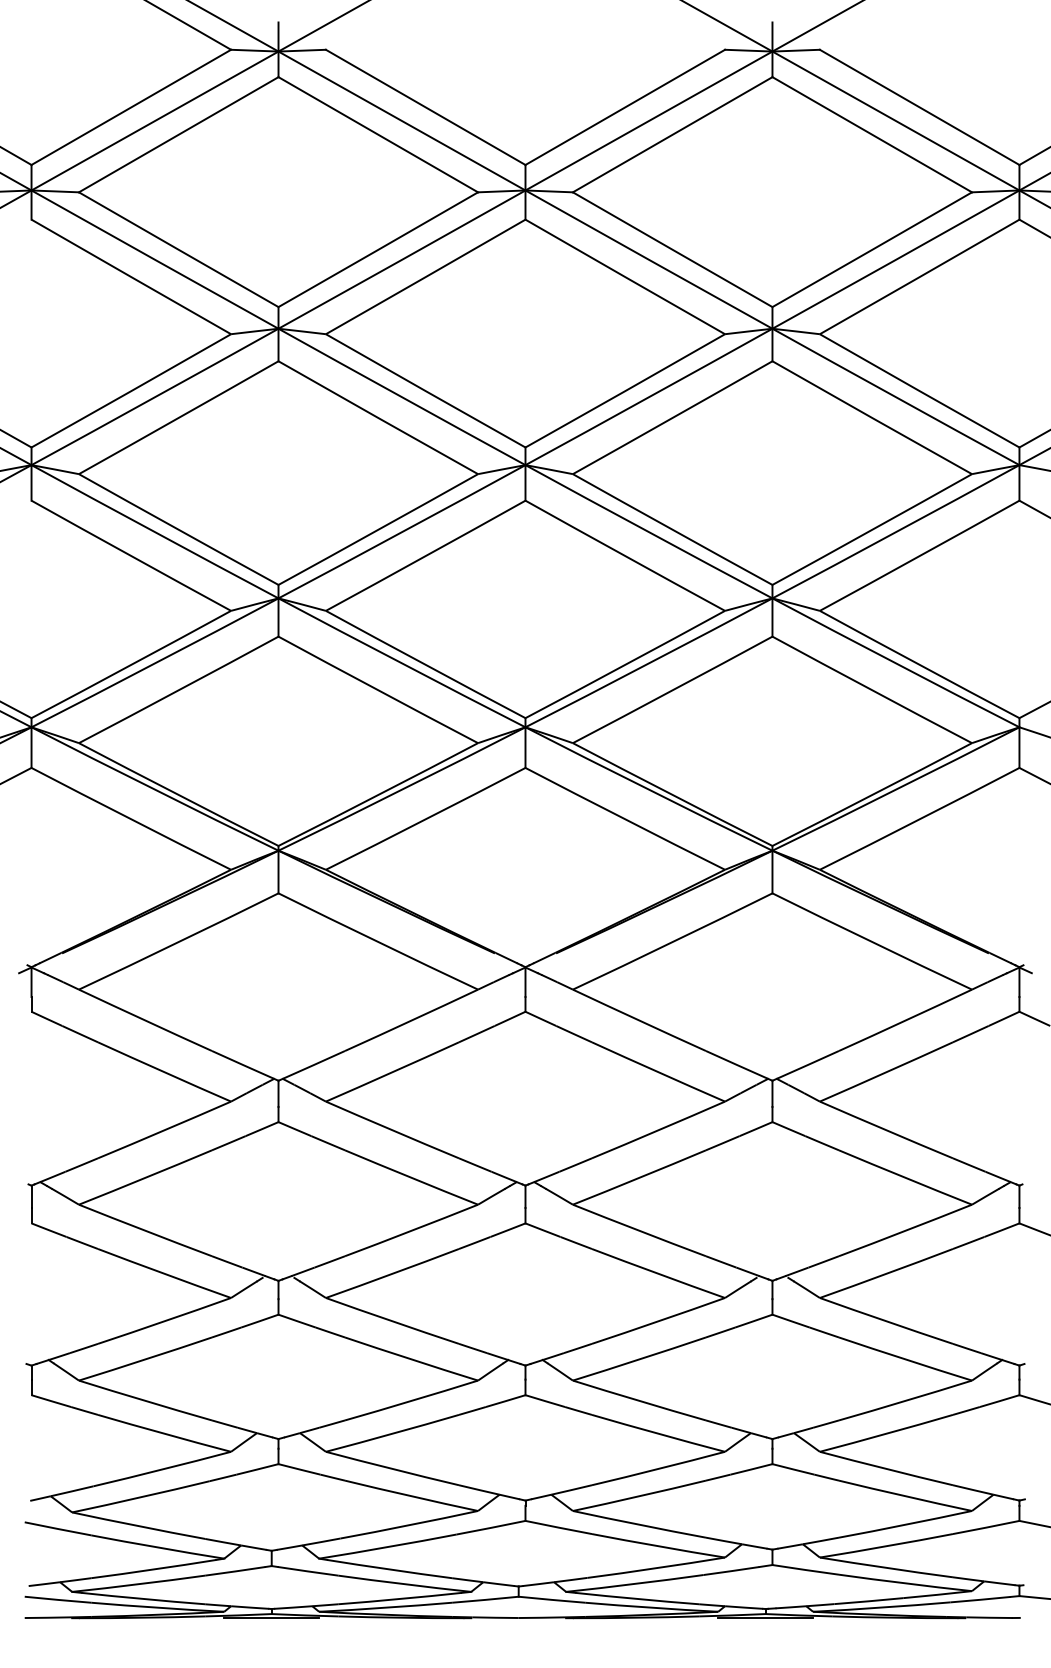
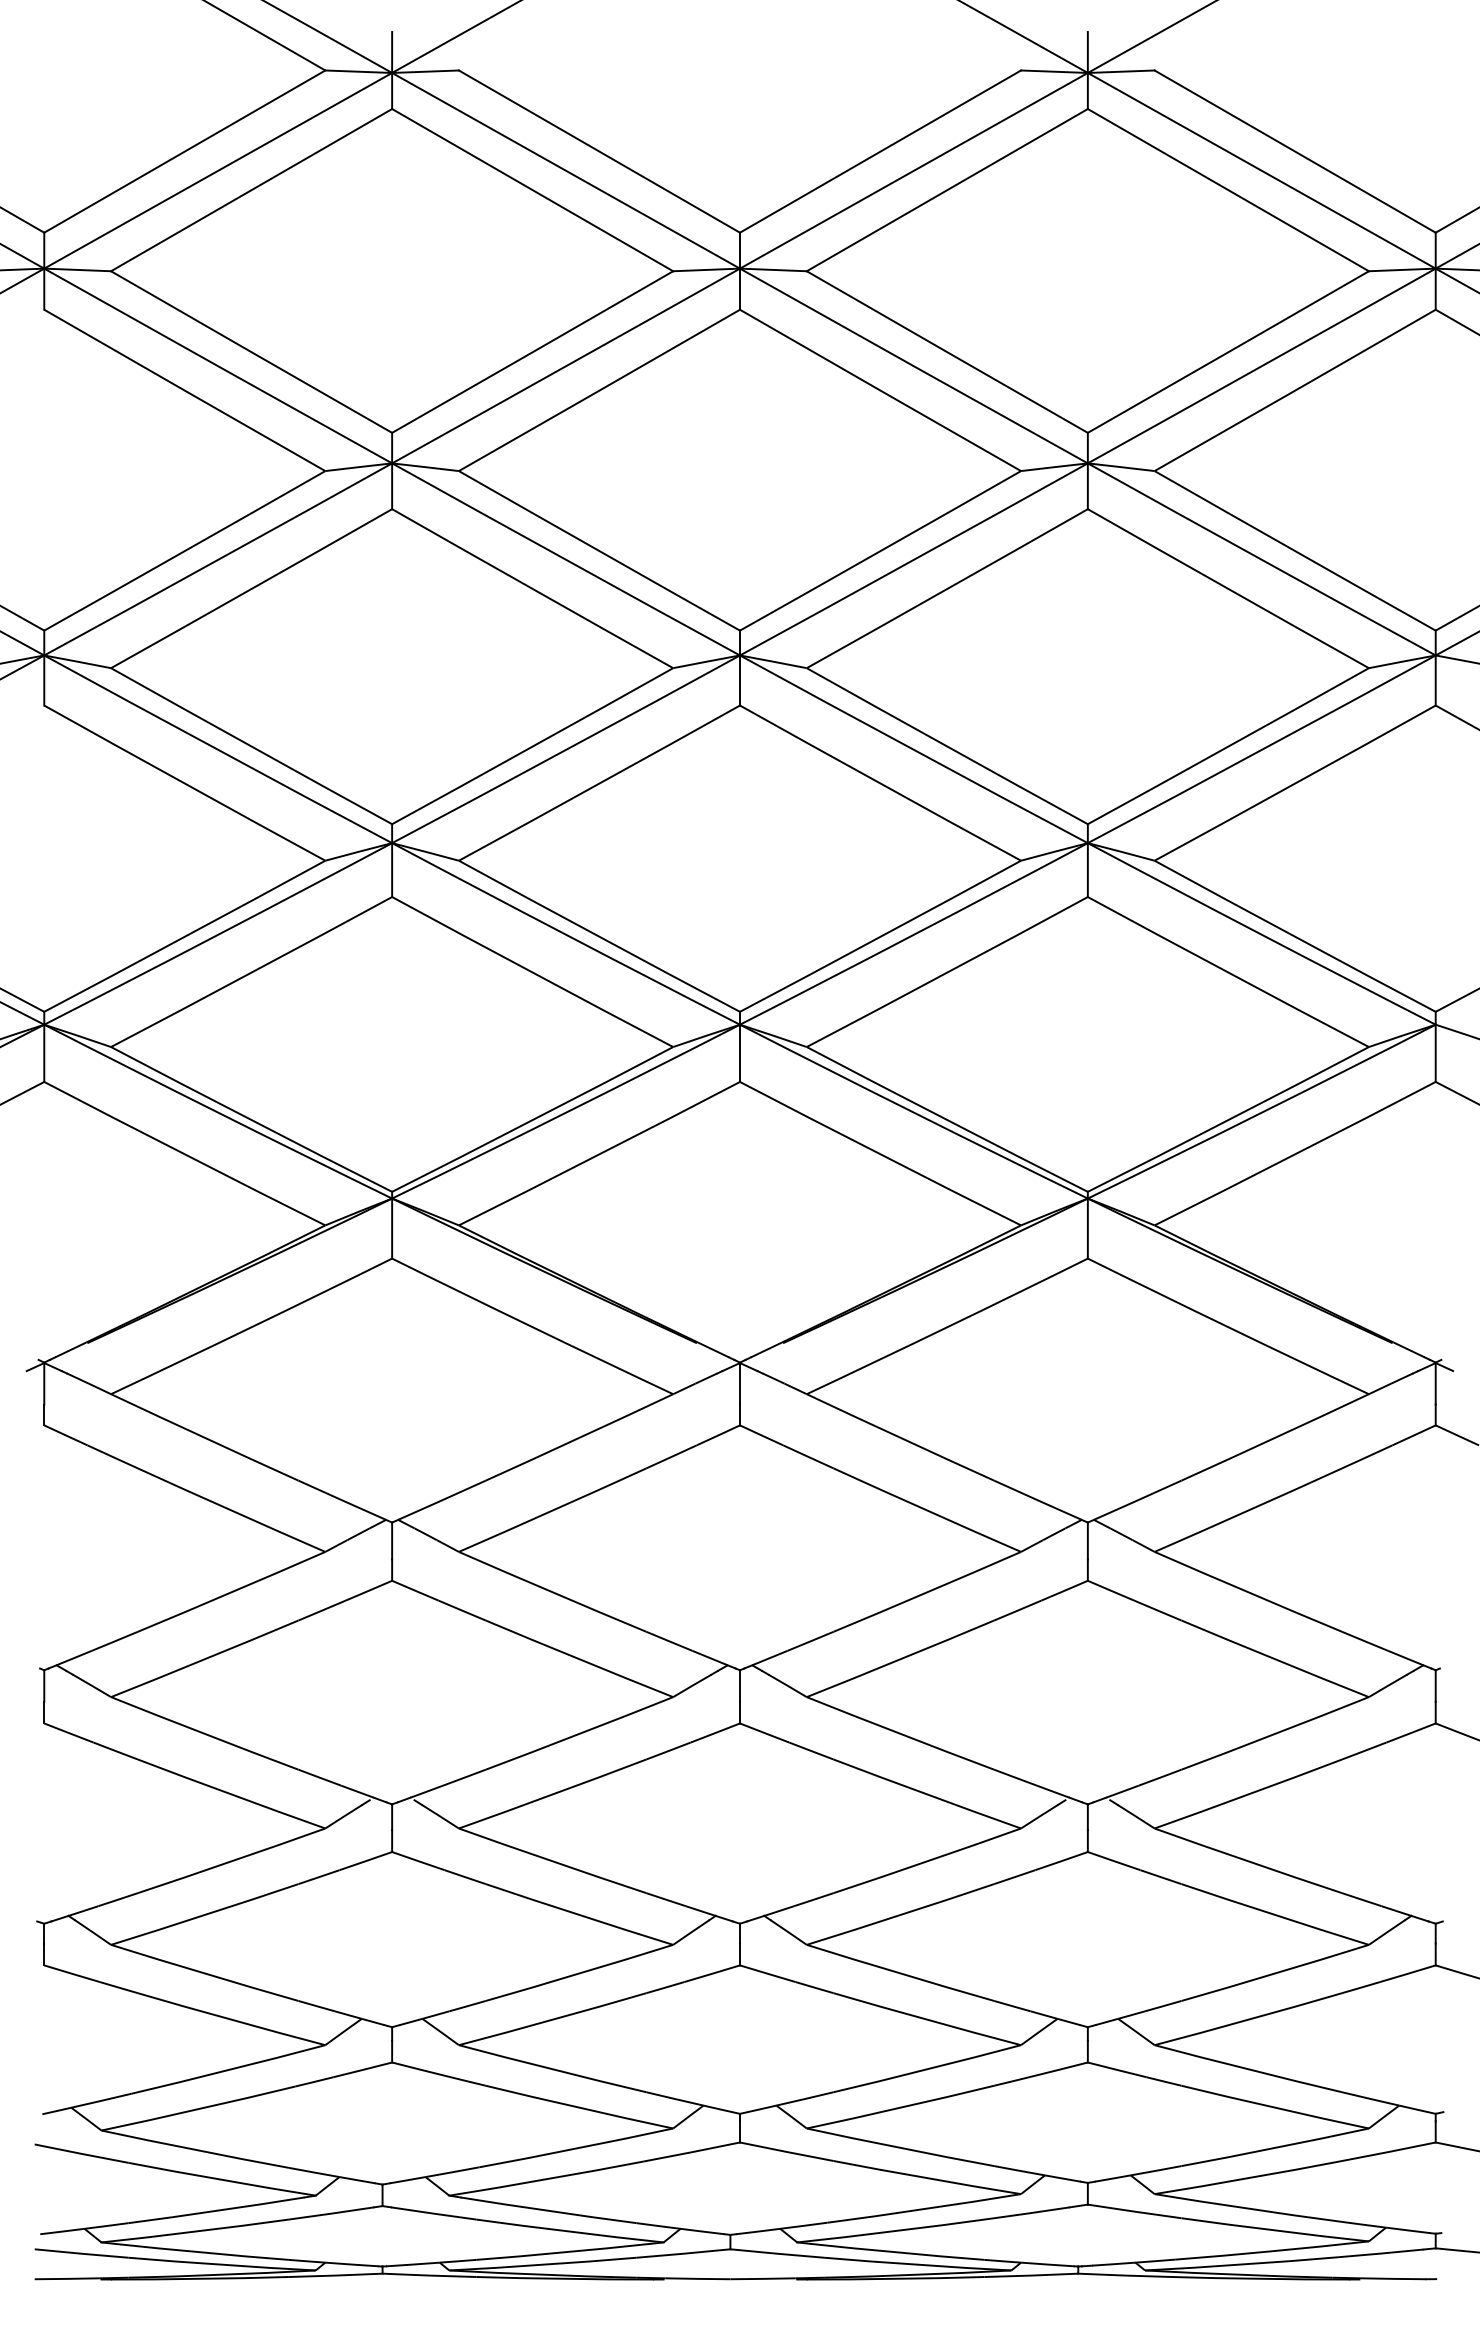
line: (271, 1618) -> (382, 2279), removed
line: (765, 1618) -> (1078, 2279), removed

